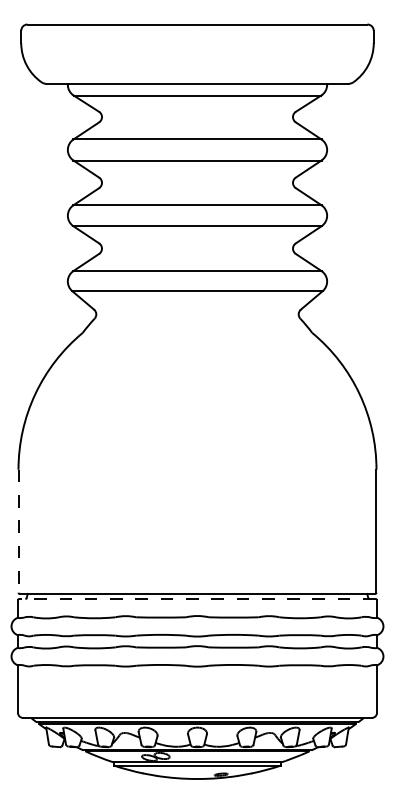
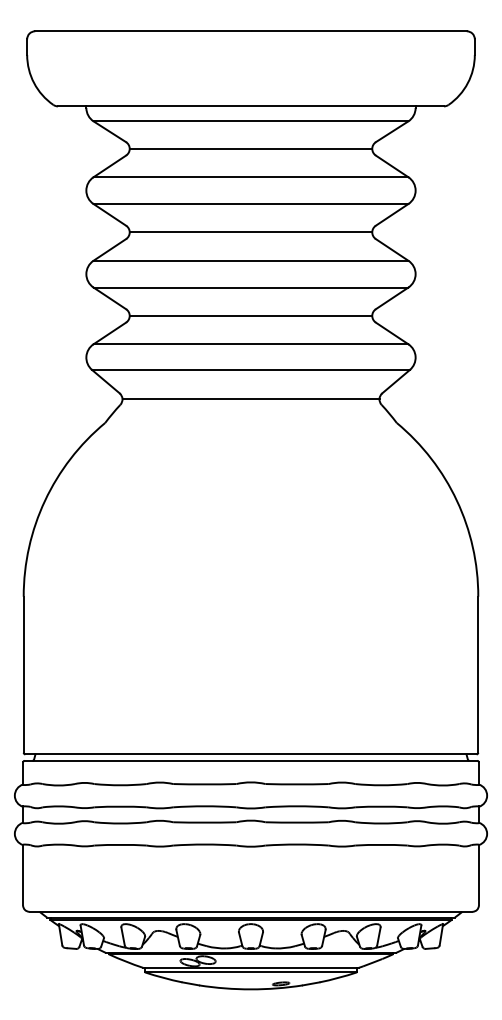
line: (197, 116) -> (250, 148), added
line: (197, 182) -> (250, 232), added
line: (197, 248) -> (250, 315), added
line: (197, 314) -> (250, 399), added
line: (18, 531) -> (23, 675), dashed -> solid
line: (197, 598) -> (250, 760), dashed -> solid

